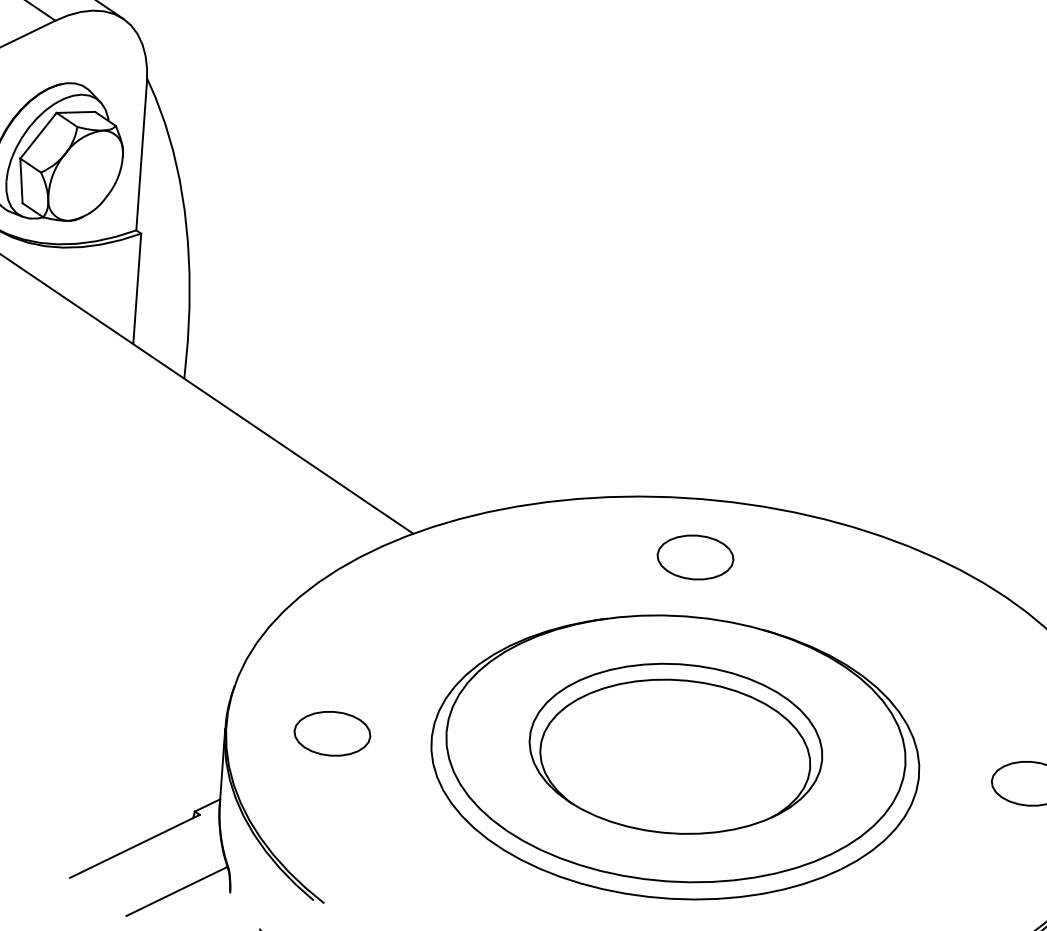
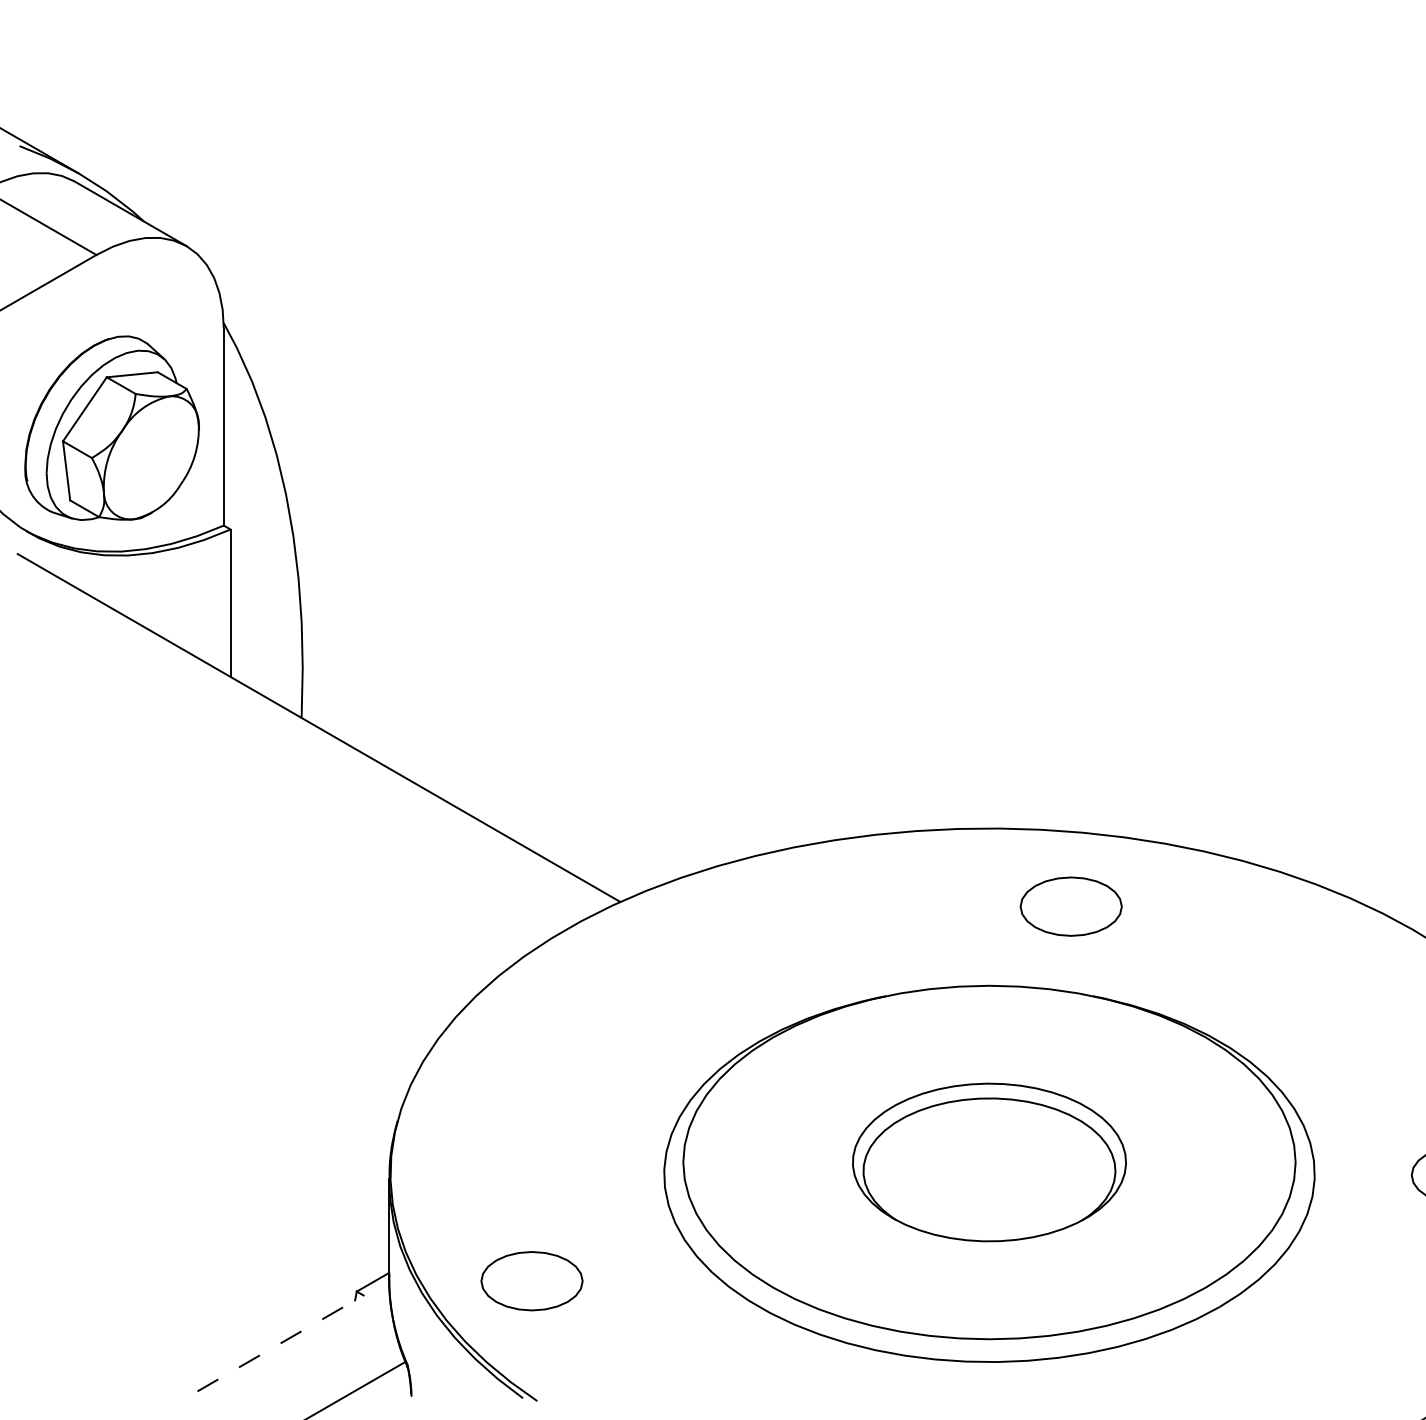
part: (695, 557) -> (1070, 906), moved
part: (332, 733) -> (531, 1281), moved
part: (676, 748) -> (989, 1162), size x0.7
line: (134, 846) -> (280, 1343), solid -> dashed

